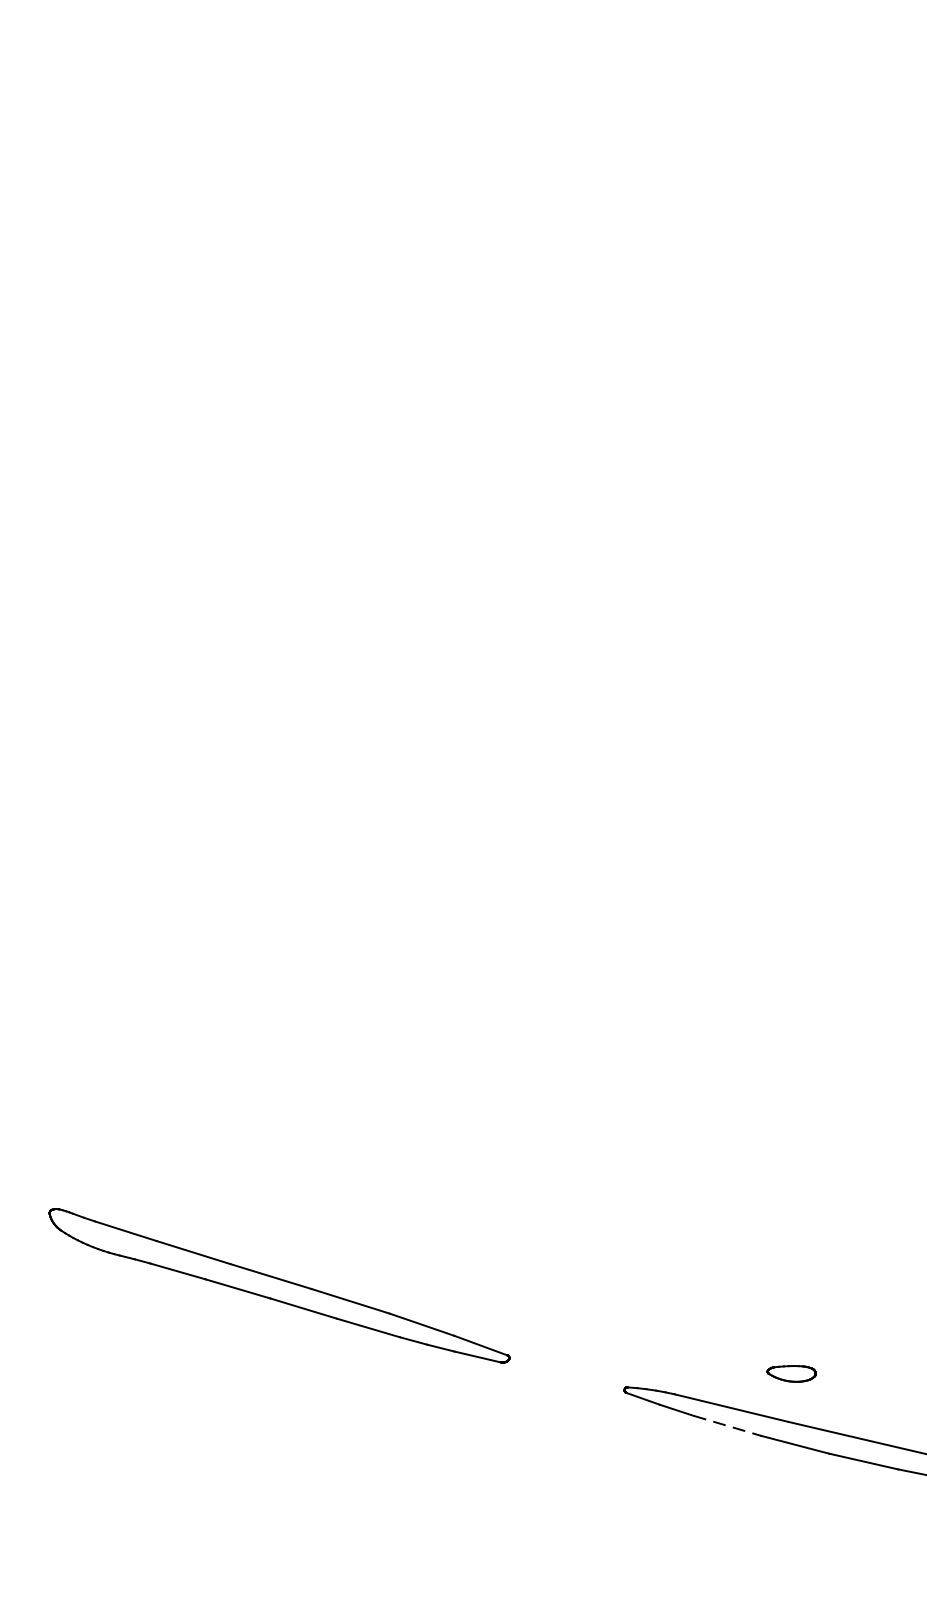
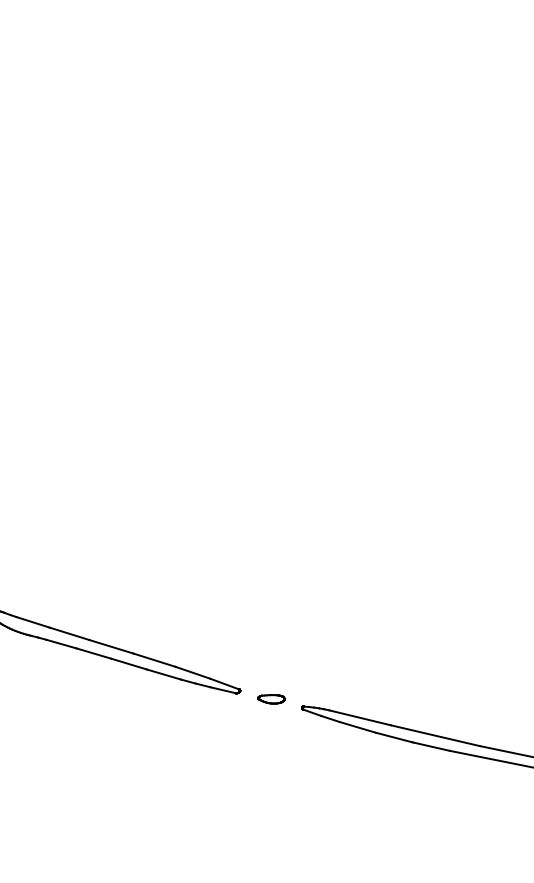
part: (791, 1374) -> (271, 699), moved
line: (728, 1426) -> (358, 727), dashed -> solid

